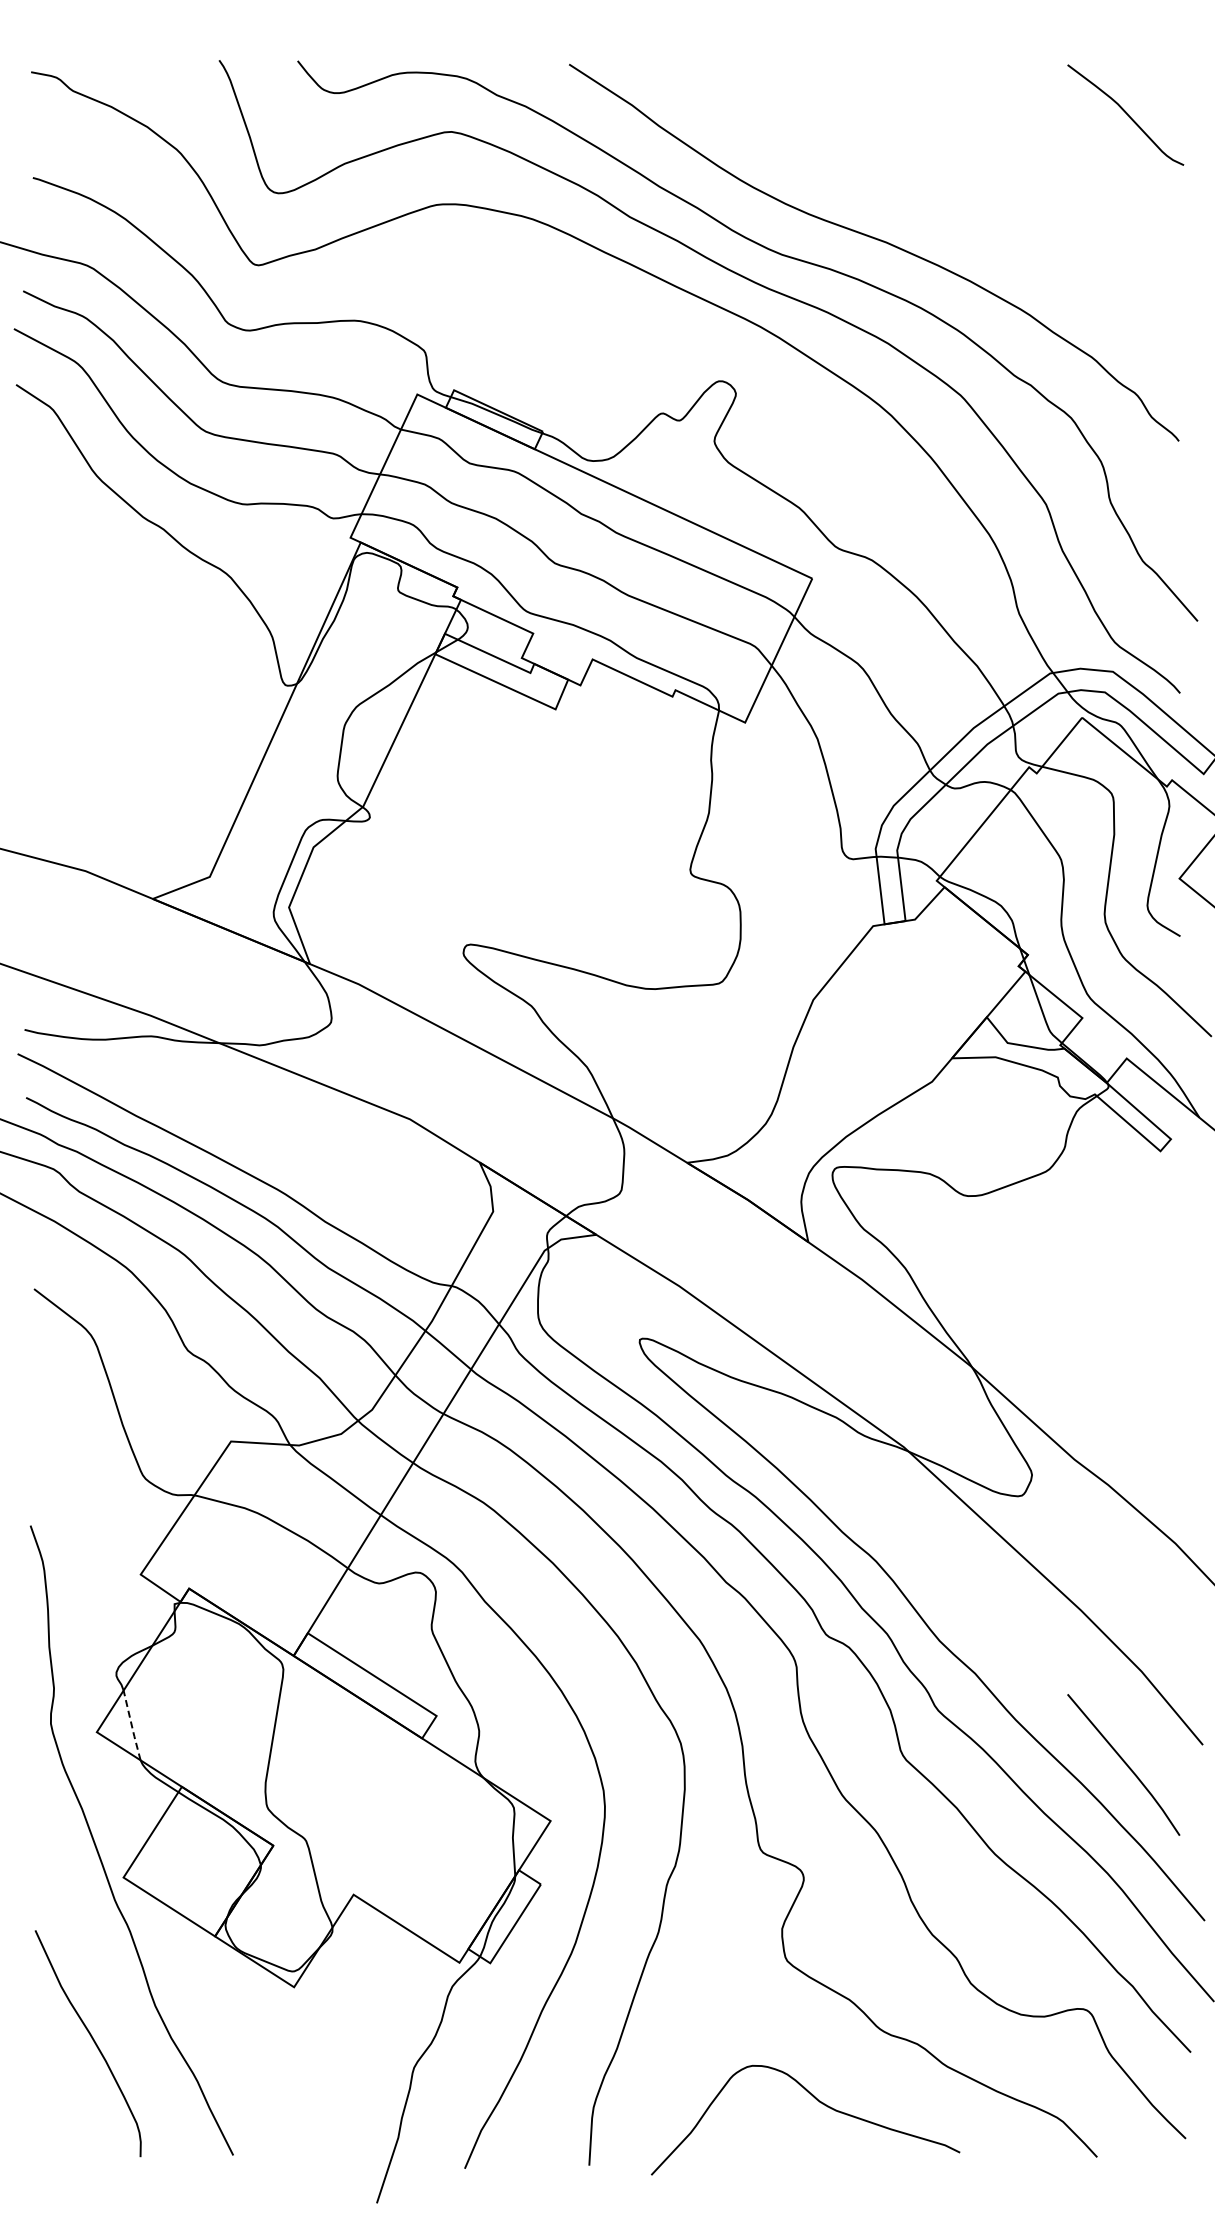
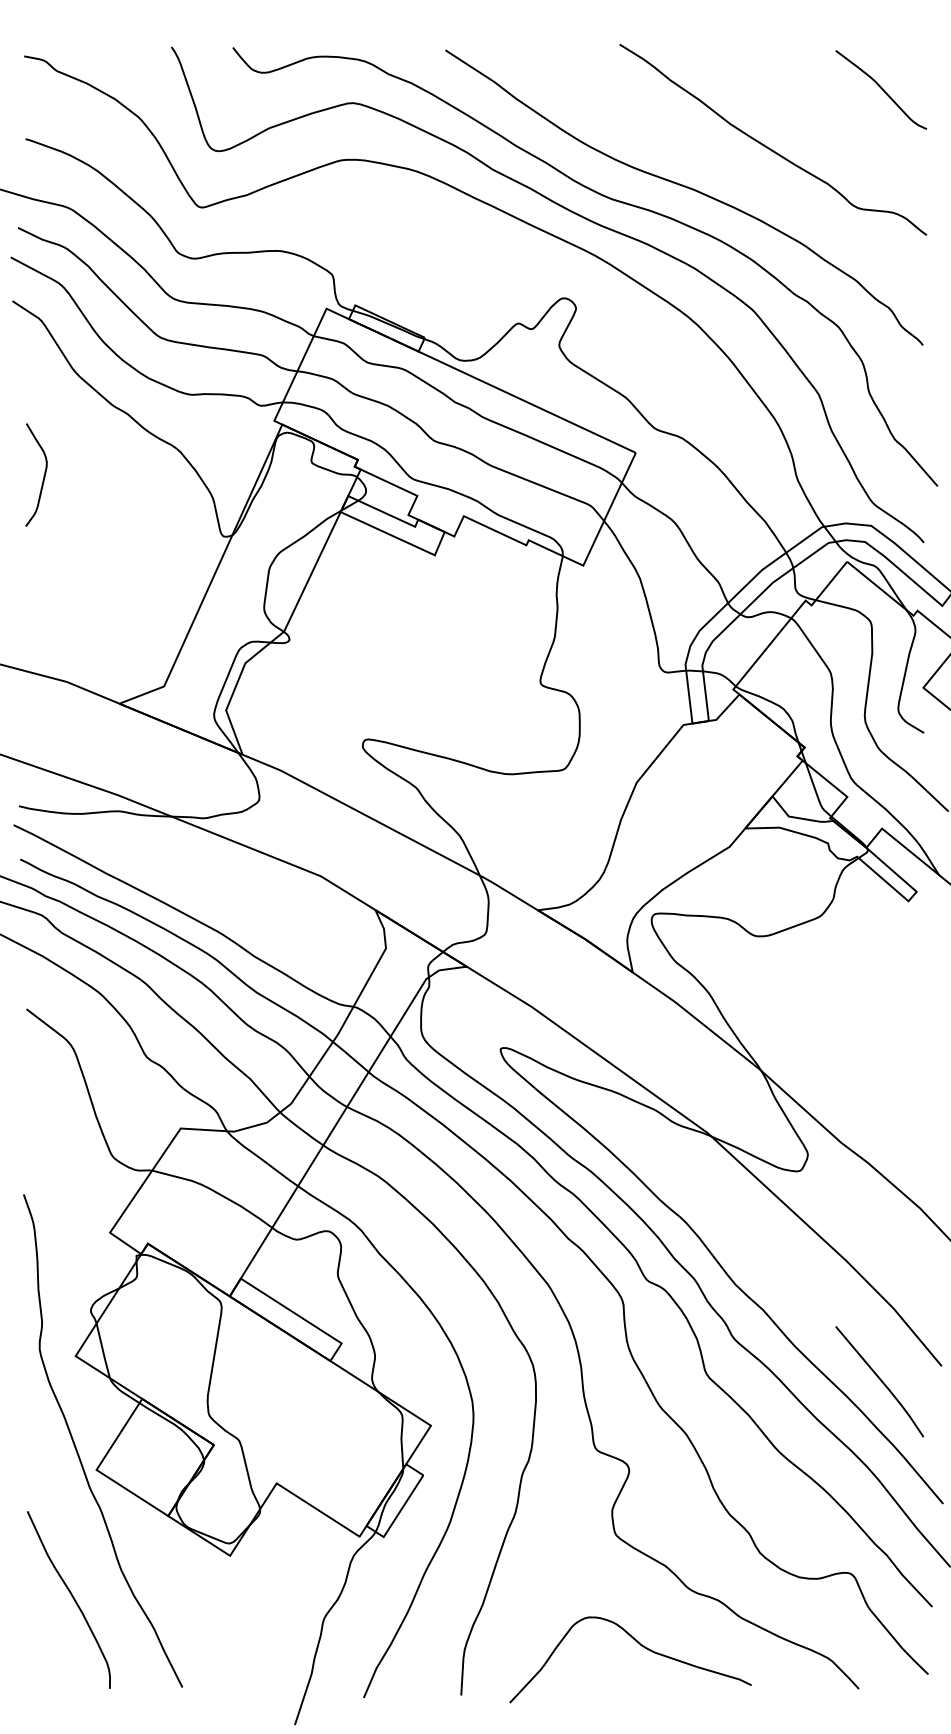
curve: (980, 187) -> (767, 146), added
curve: (55, 610) -> (43, 477), added
line: (132, 1726) -> (103, 1351), dashed -> solid

